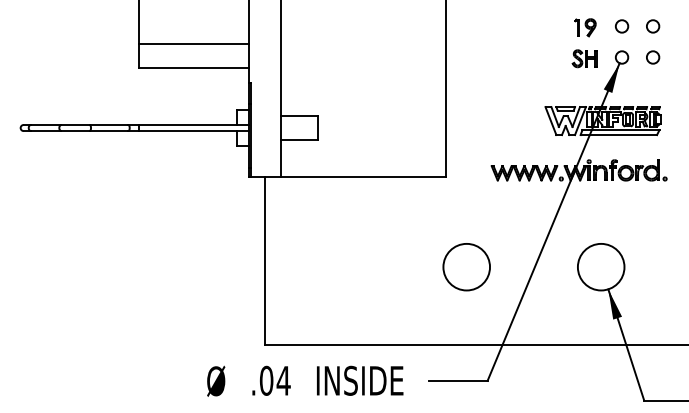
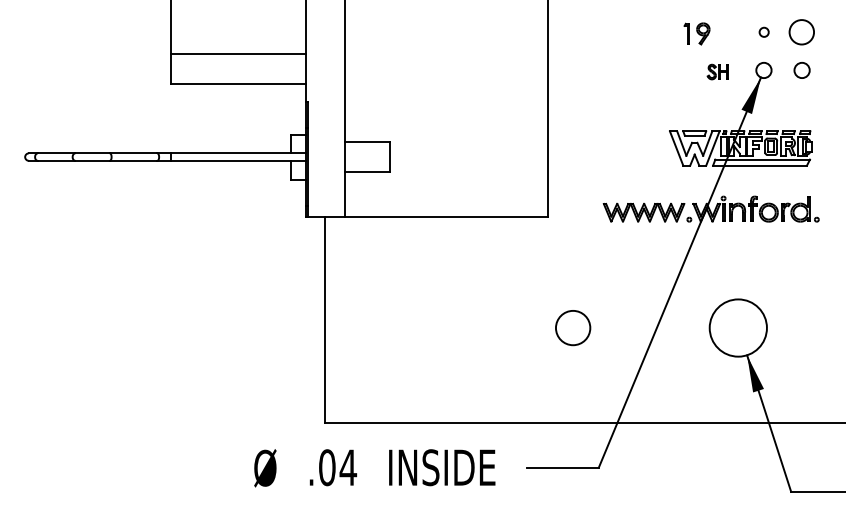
circle: (622, 26) -> (764, 32), size x0.6
circle: (653, 26) -> (802, 32), size x1.6
part: (585, 27) -> (696, 33), moved
part: (584, 58) -> (717, 71), size x0.7
circle: (466, 266) -> (572, 327), size x0.6

